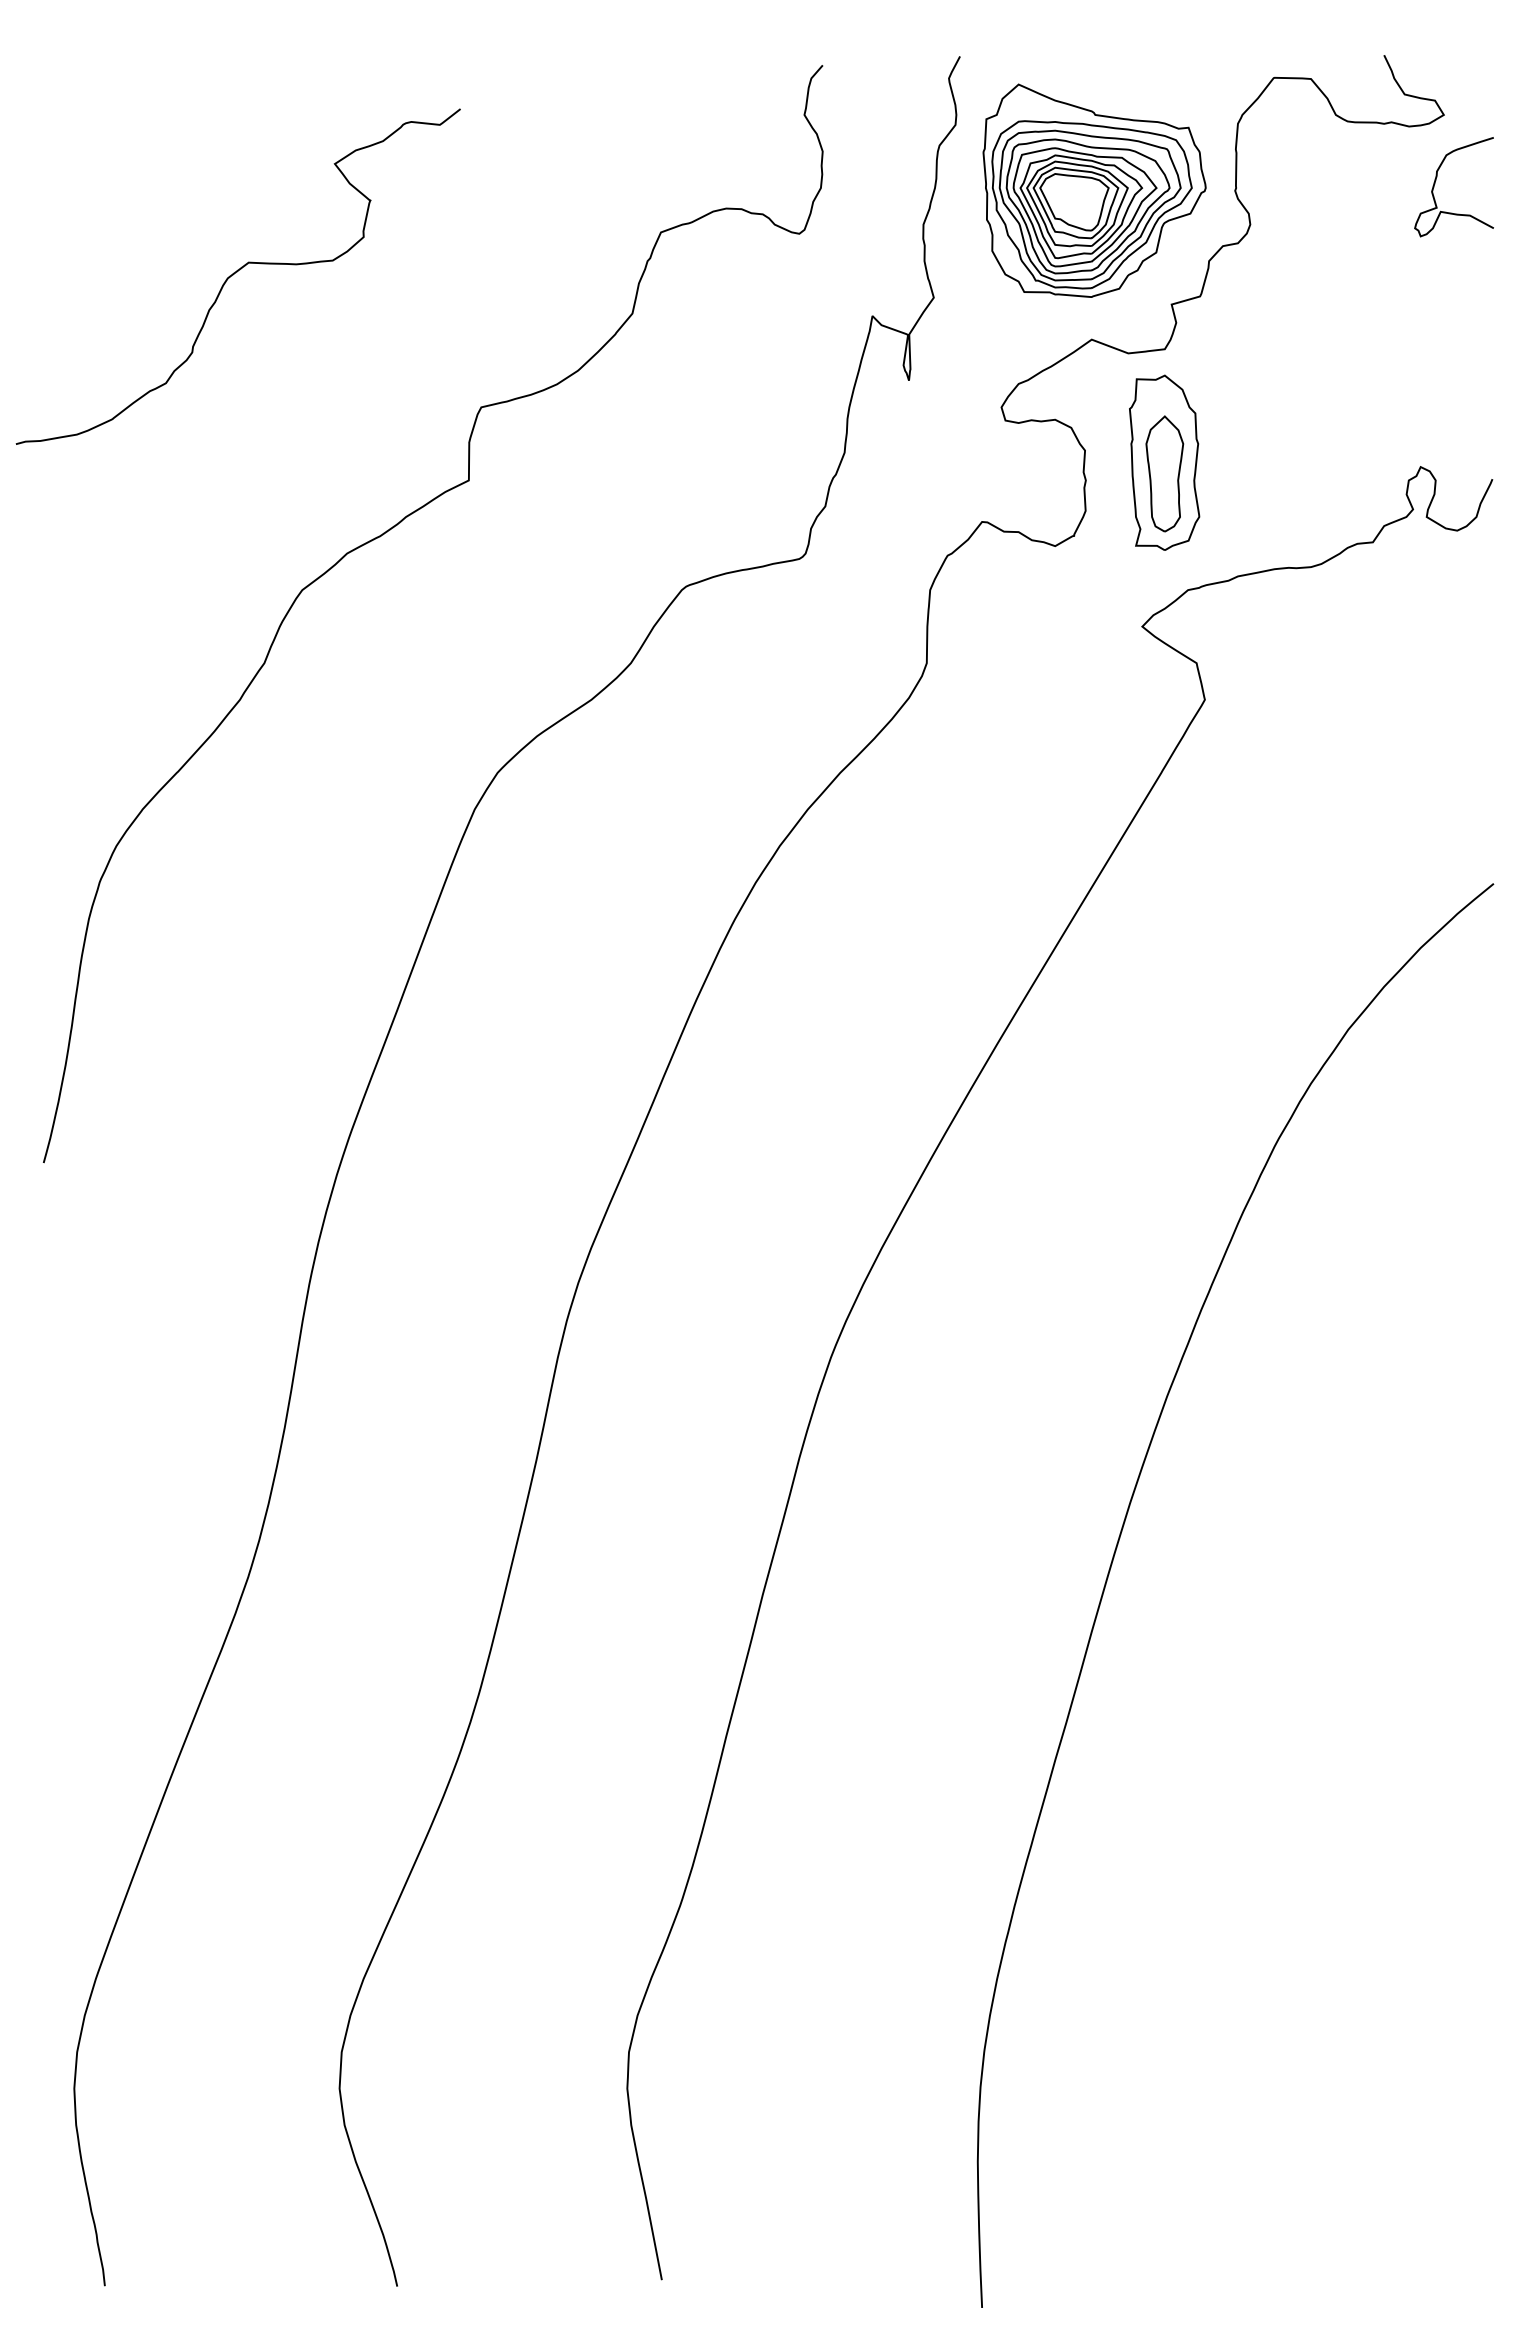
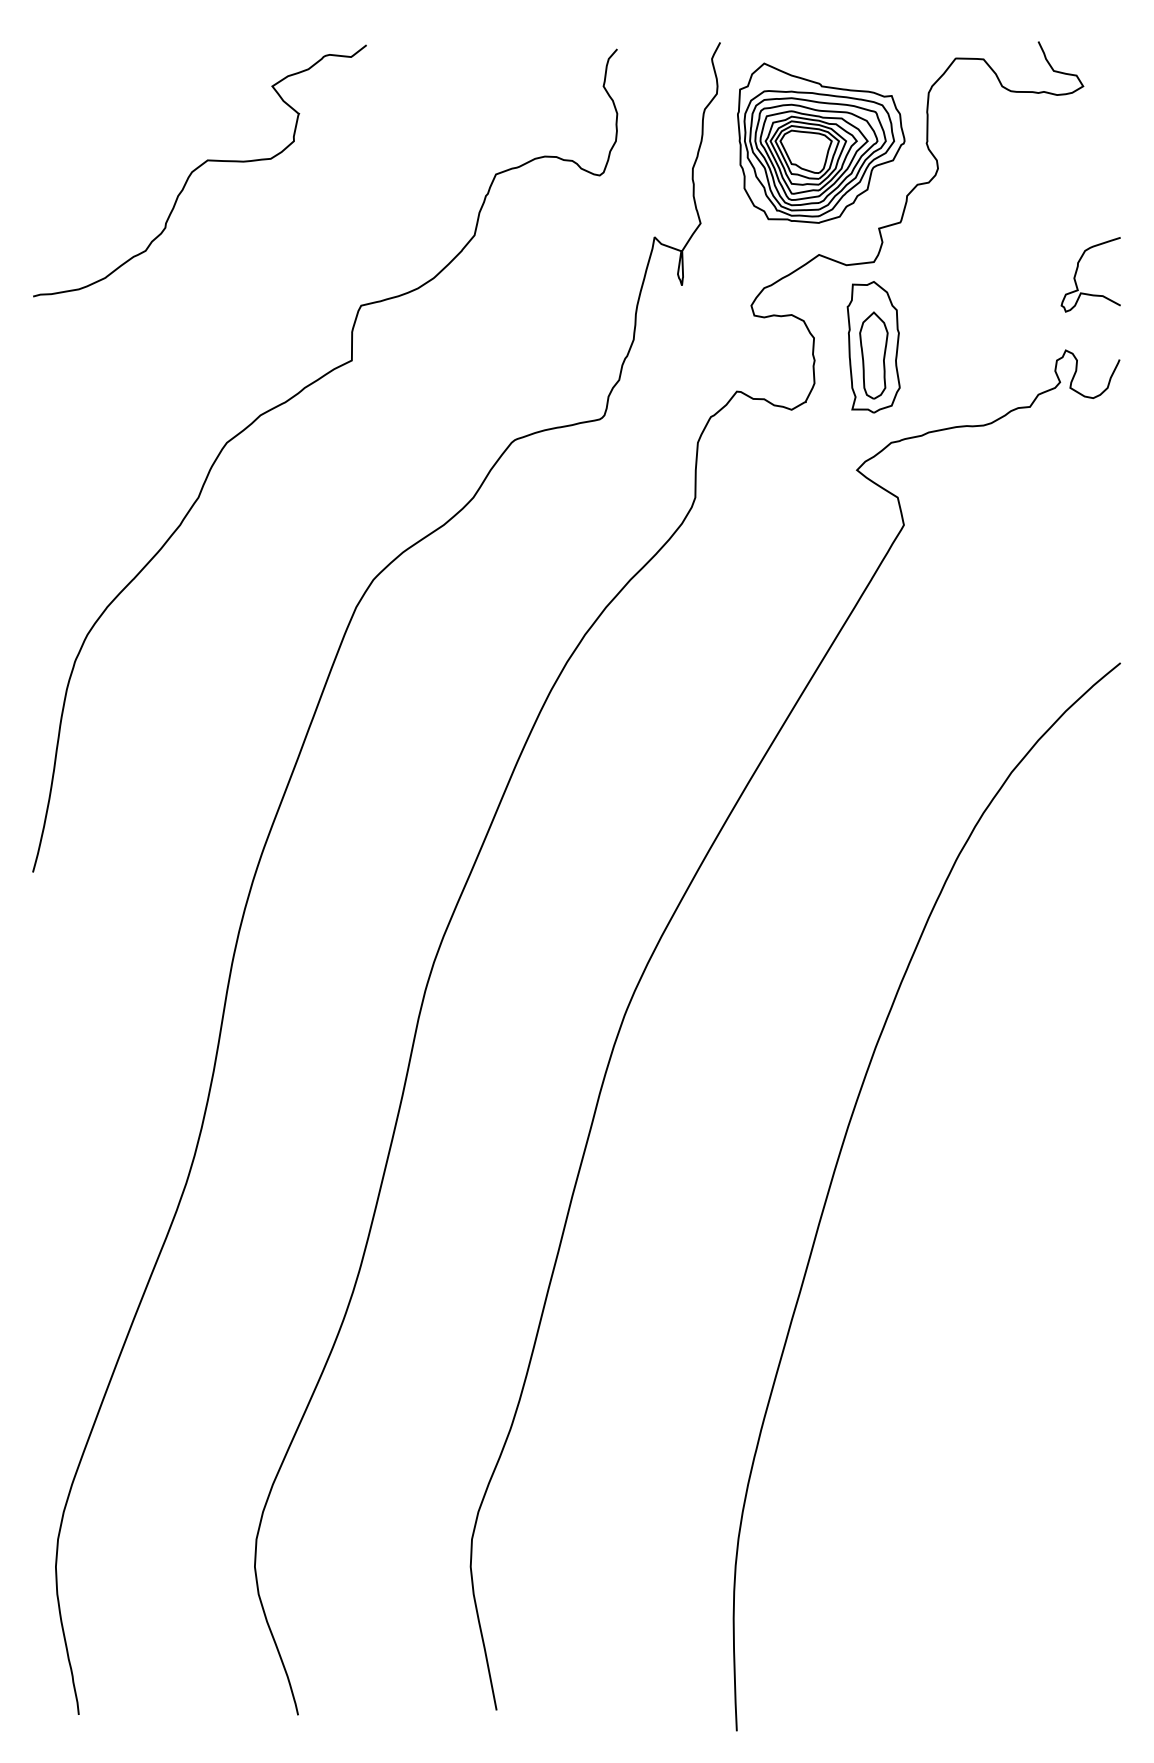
curve: (1435, 184) -> (1076, 272), moved
curve: (235, 273) -> (197, 168), moved

